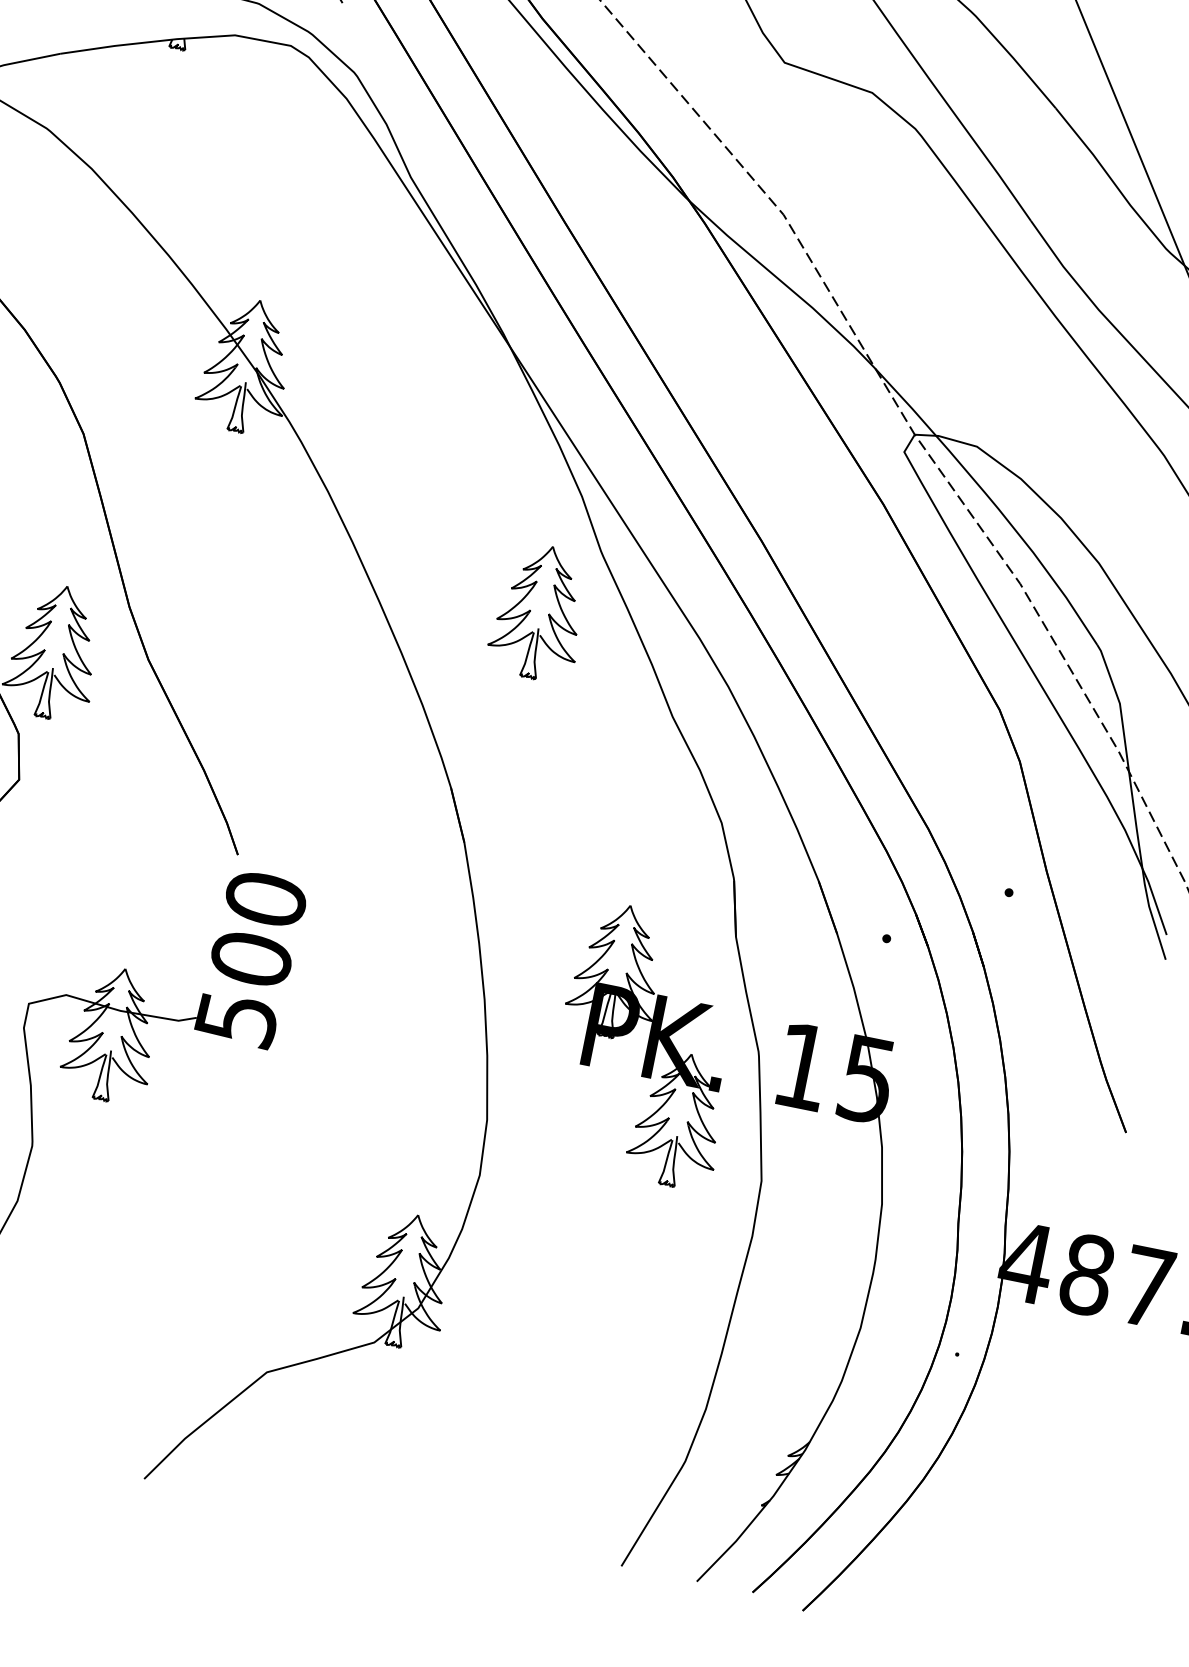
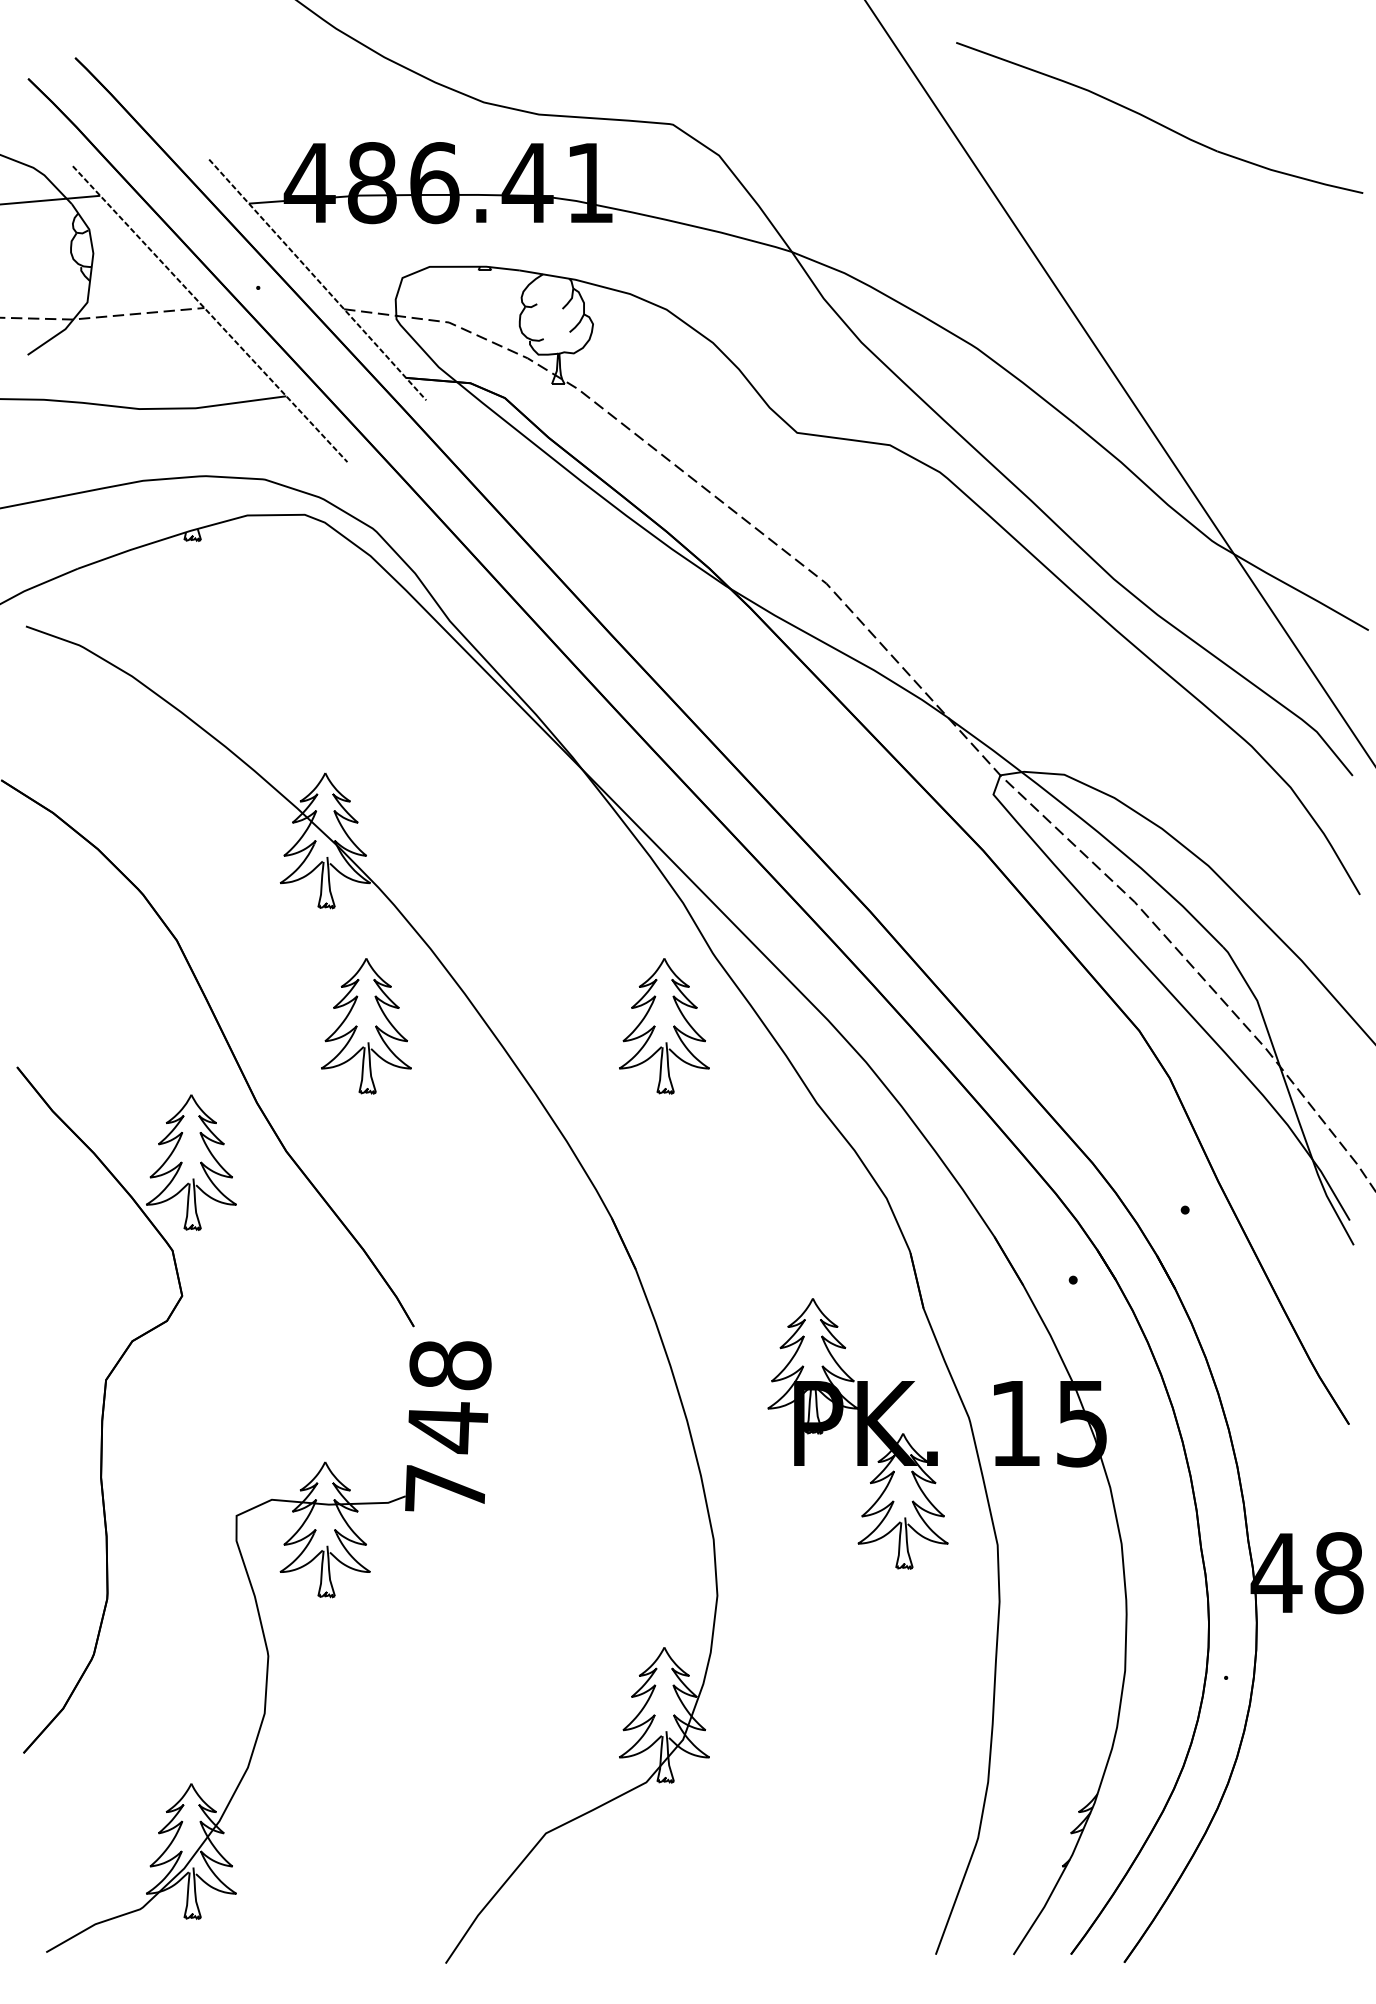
part: (250, 554) -> (366, 1026), added
text: (251, 959) -> (448, 1427), 500 -> 748

